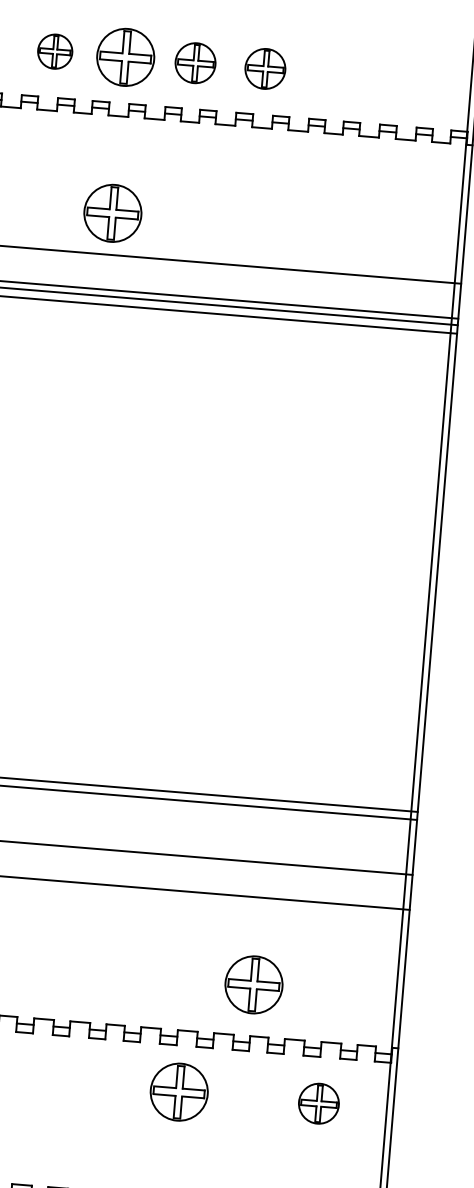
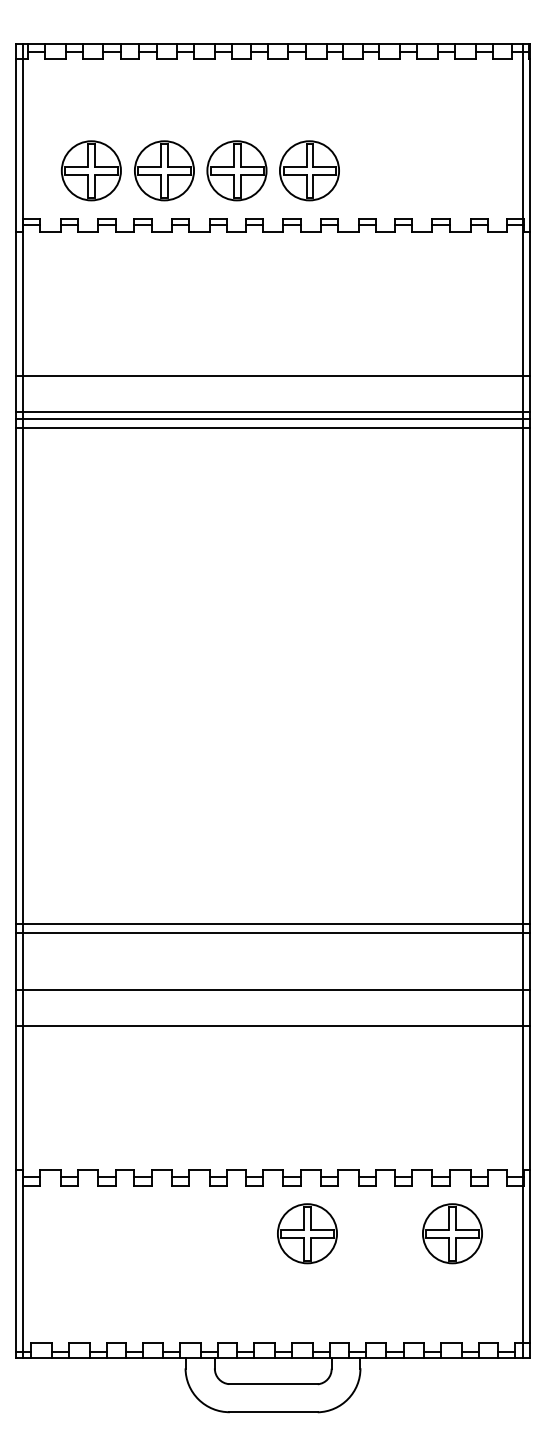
part: (54, 51) -> (90, 170), size x1.67
part: (195, 62) -> (236, 170), size x1.43
part: (265, 68) -> (309, 170), size x1.43
part: (112, 213) -> (164, 332), removed
part: (254, 984) -> (375, 1116), removed
part: (318, 1103) -> (452, 1233), size x1.43

